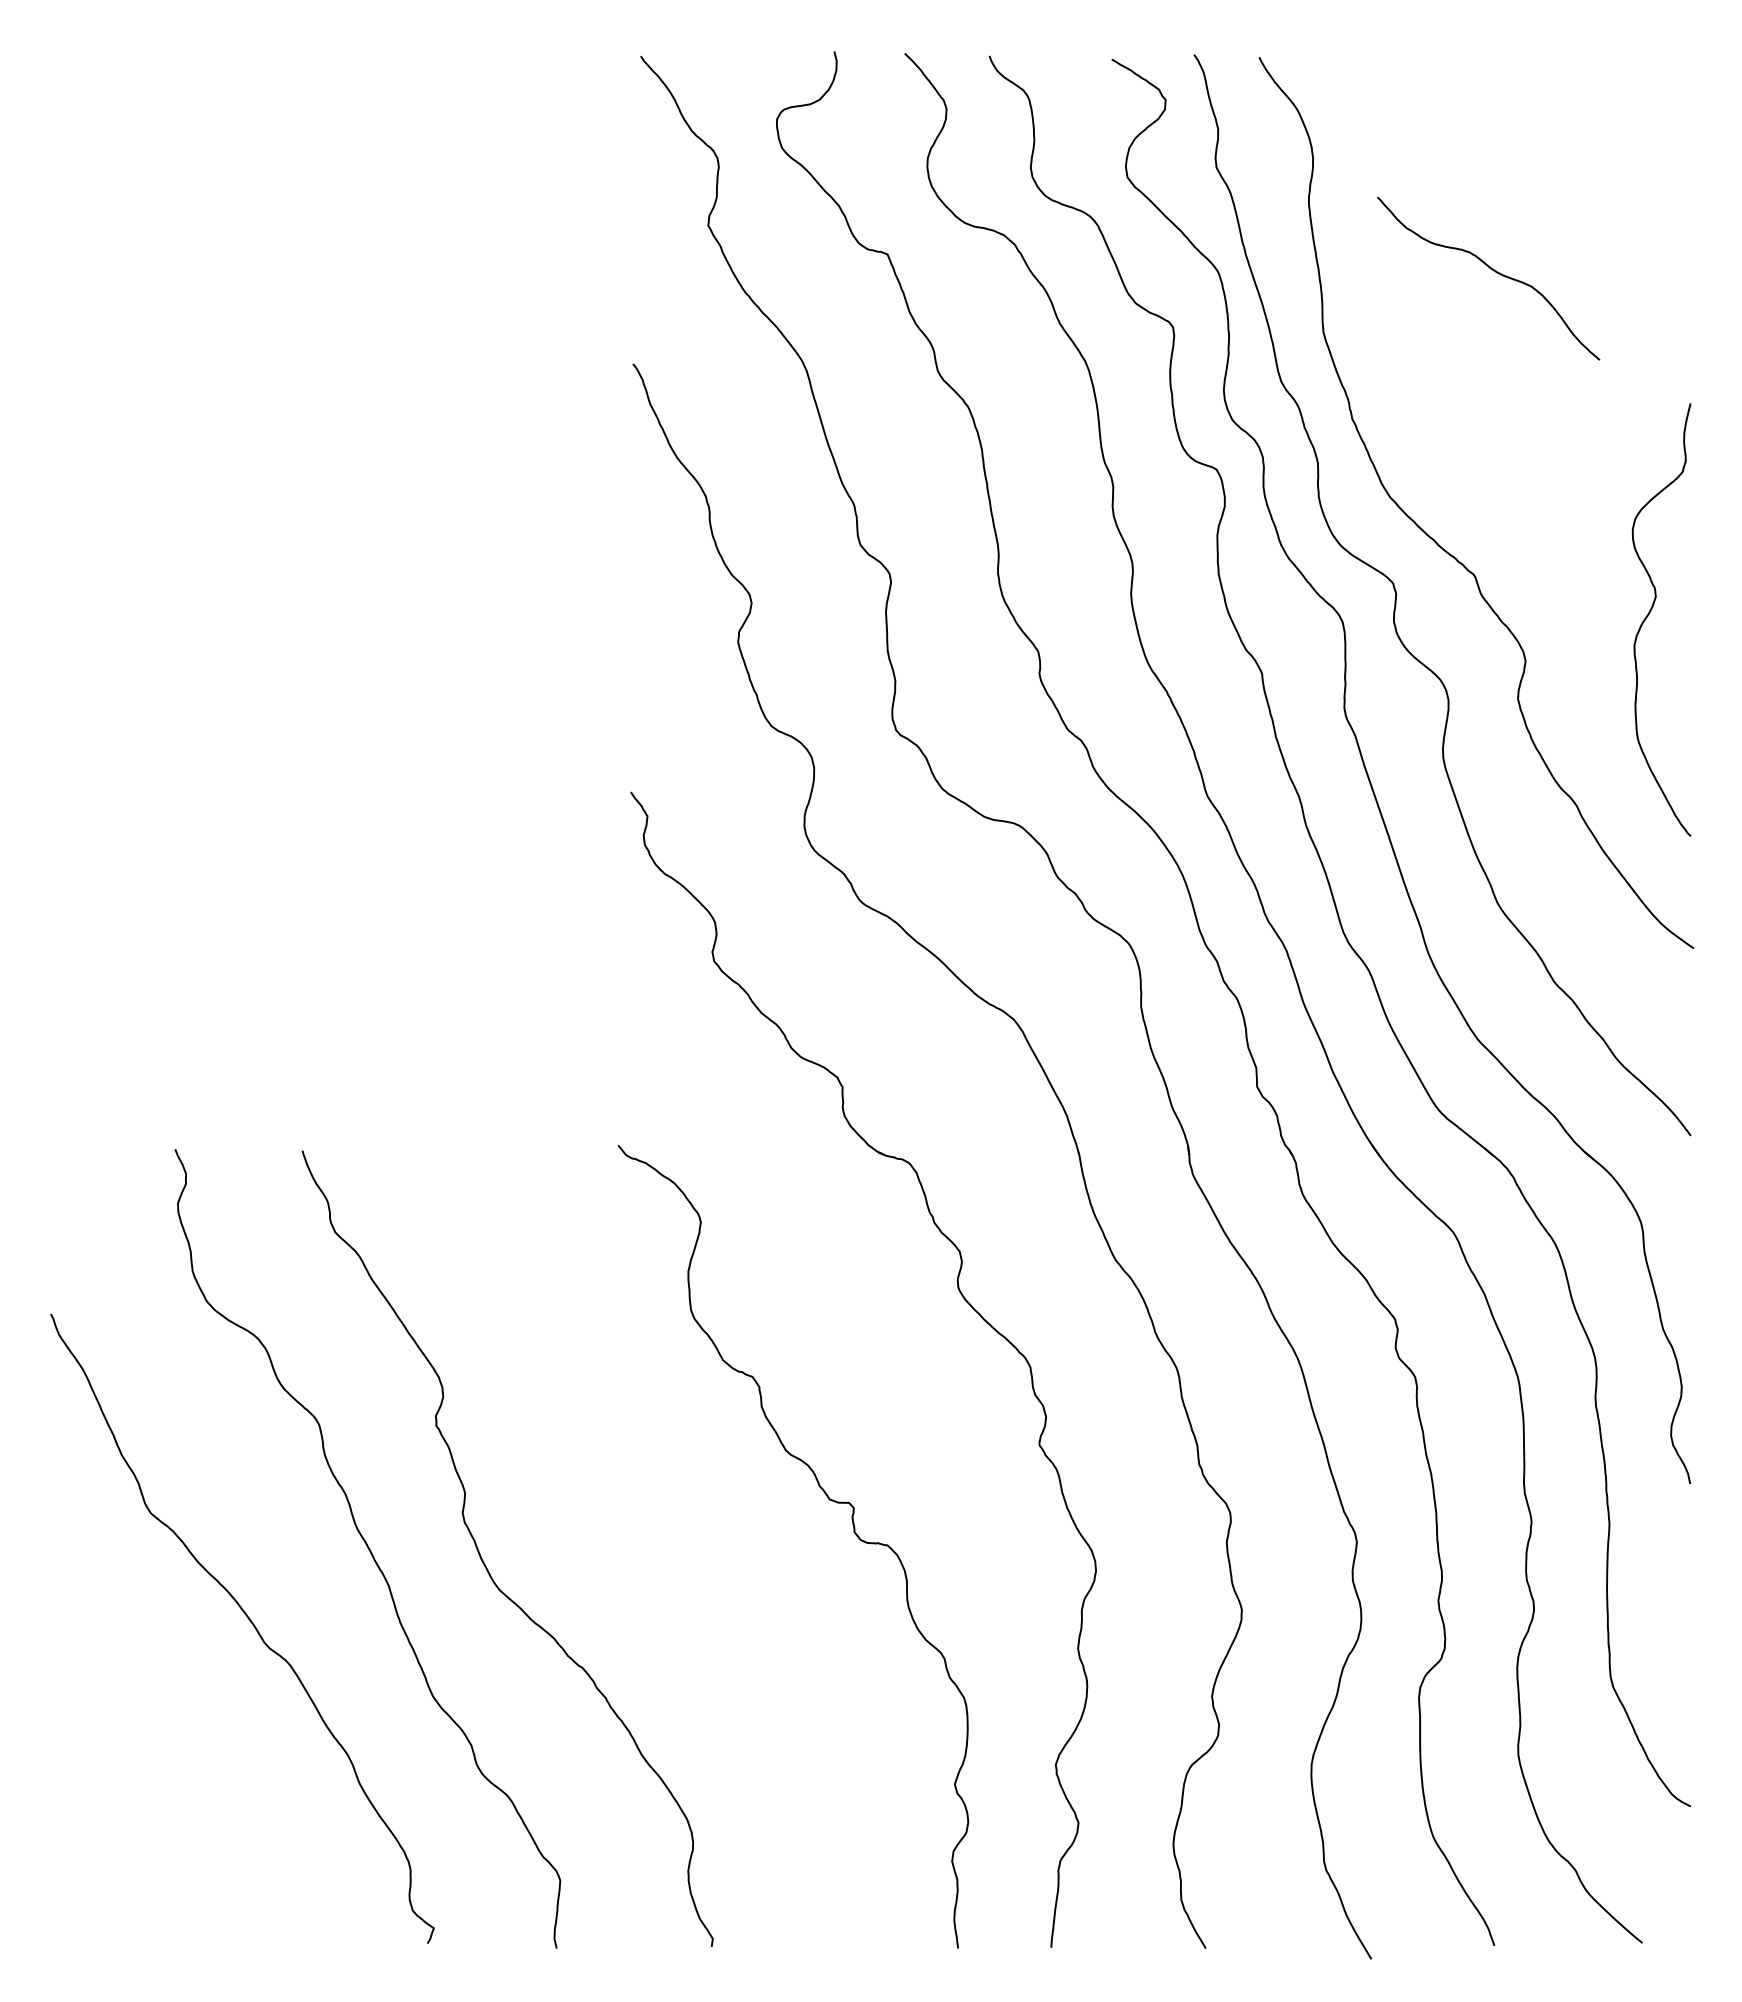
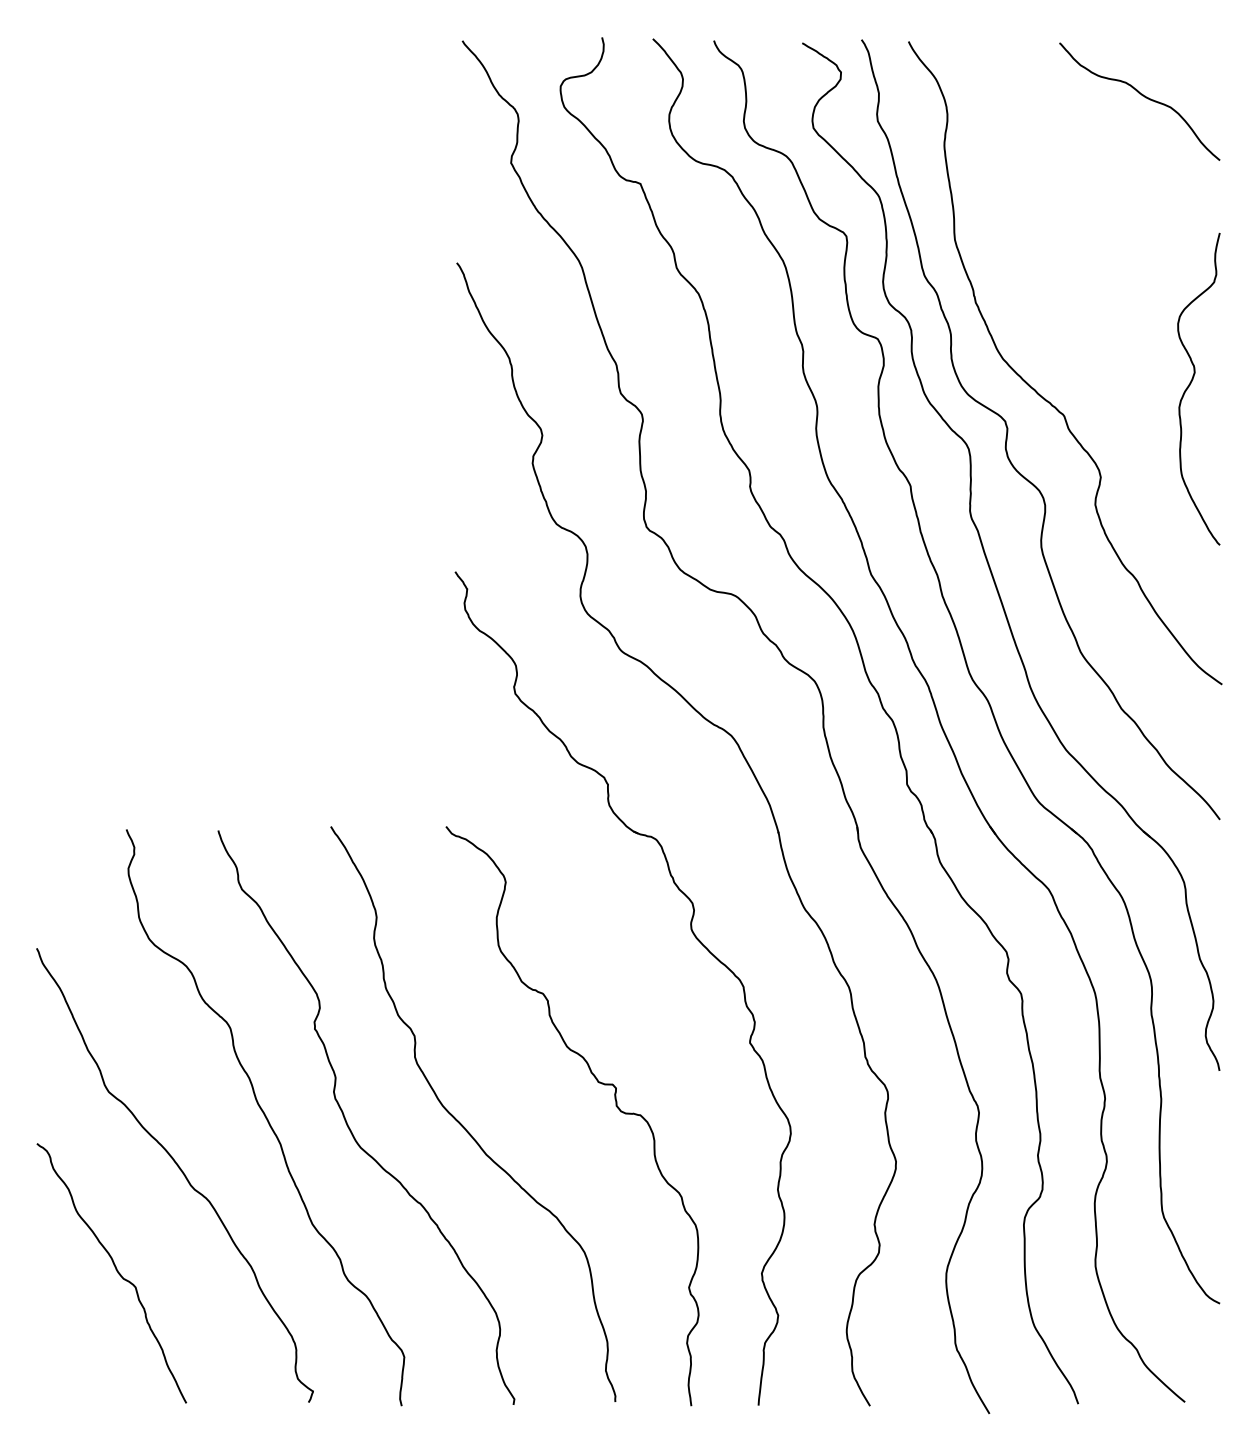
curve: (1493, 271) -> (1143, 96), moved
curve: (1651, 611) -> (1191, 383), moved
curve: (640, 1558) -> (462, 1124), added
curve: (161, 1761) -> (116, 1271), added

